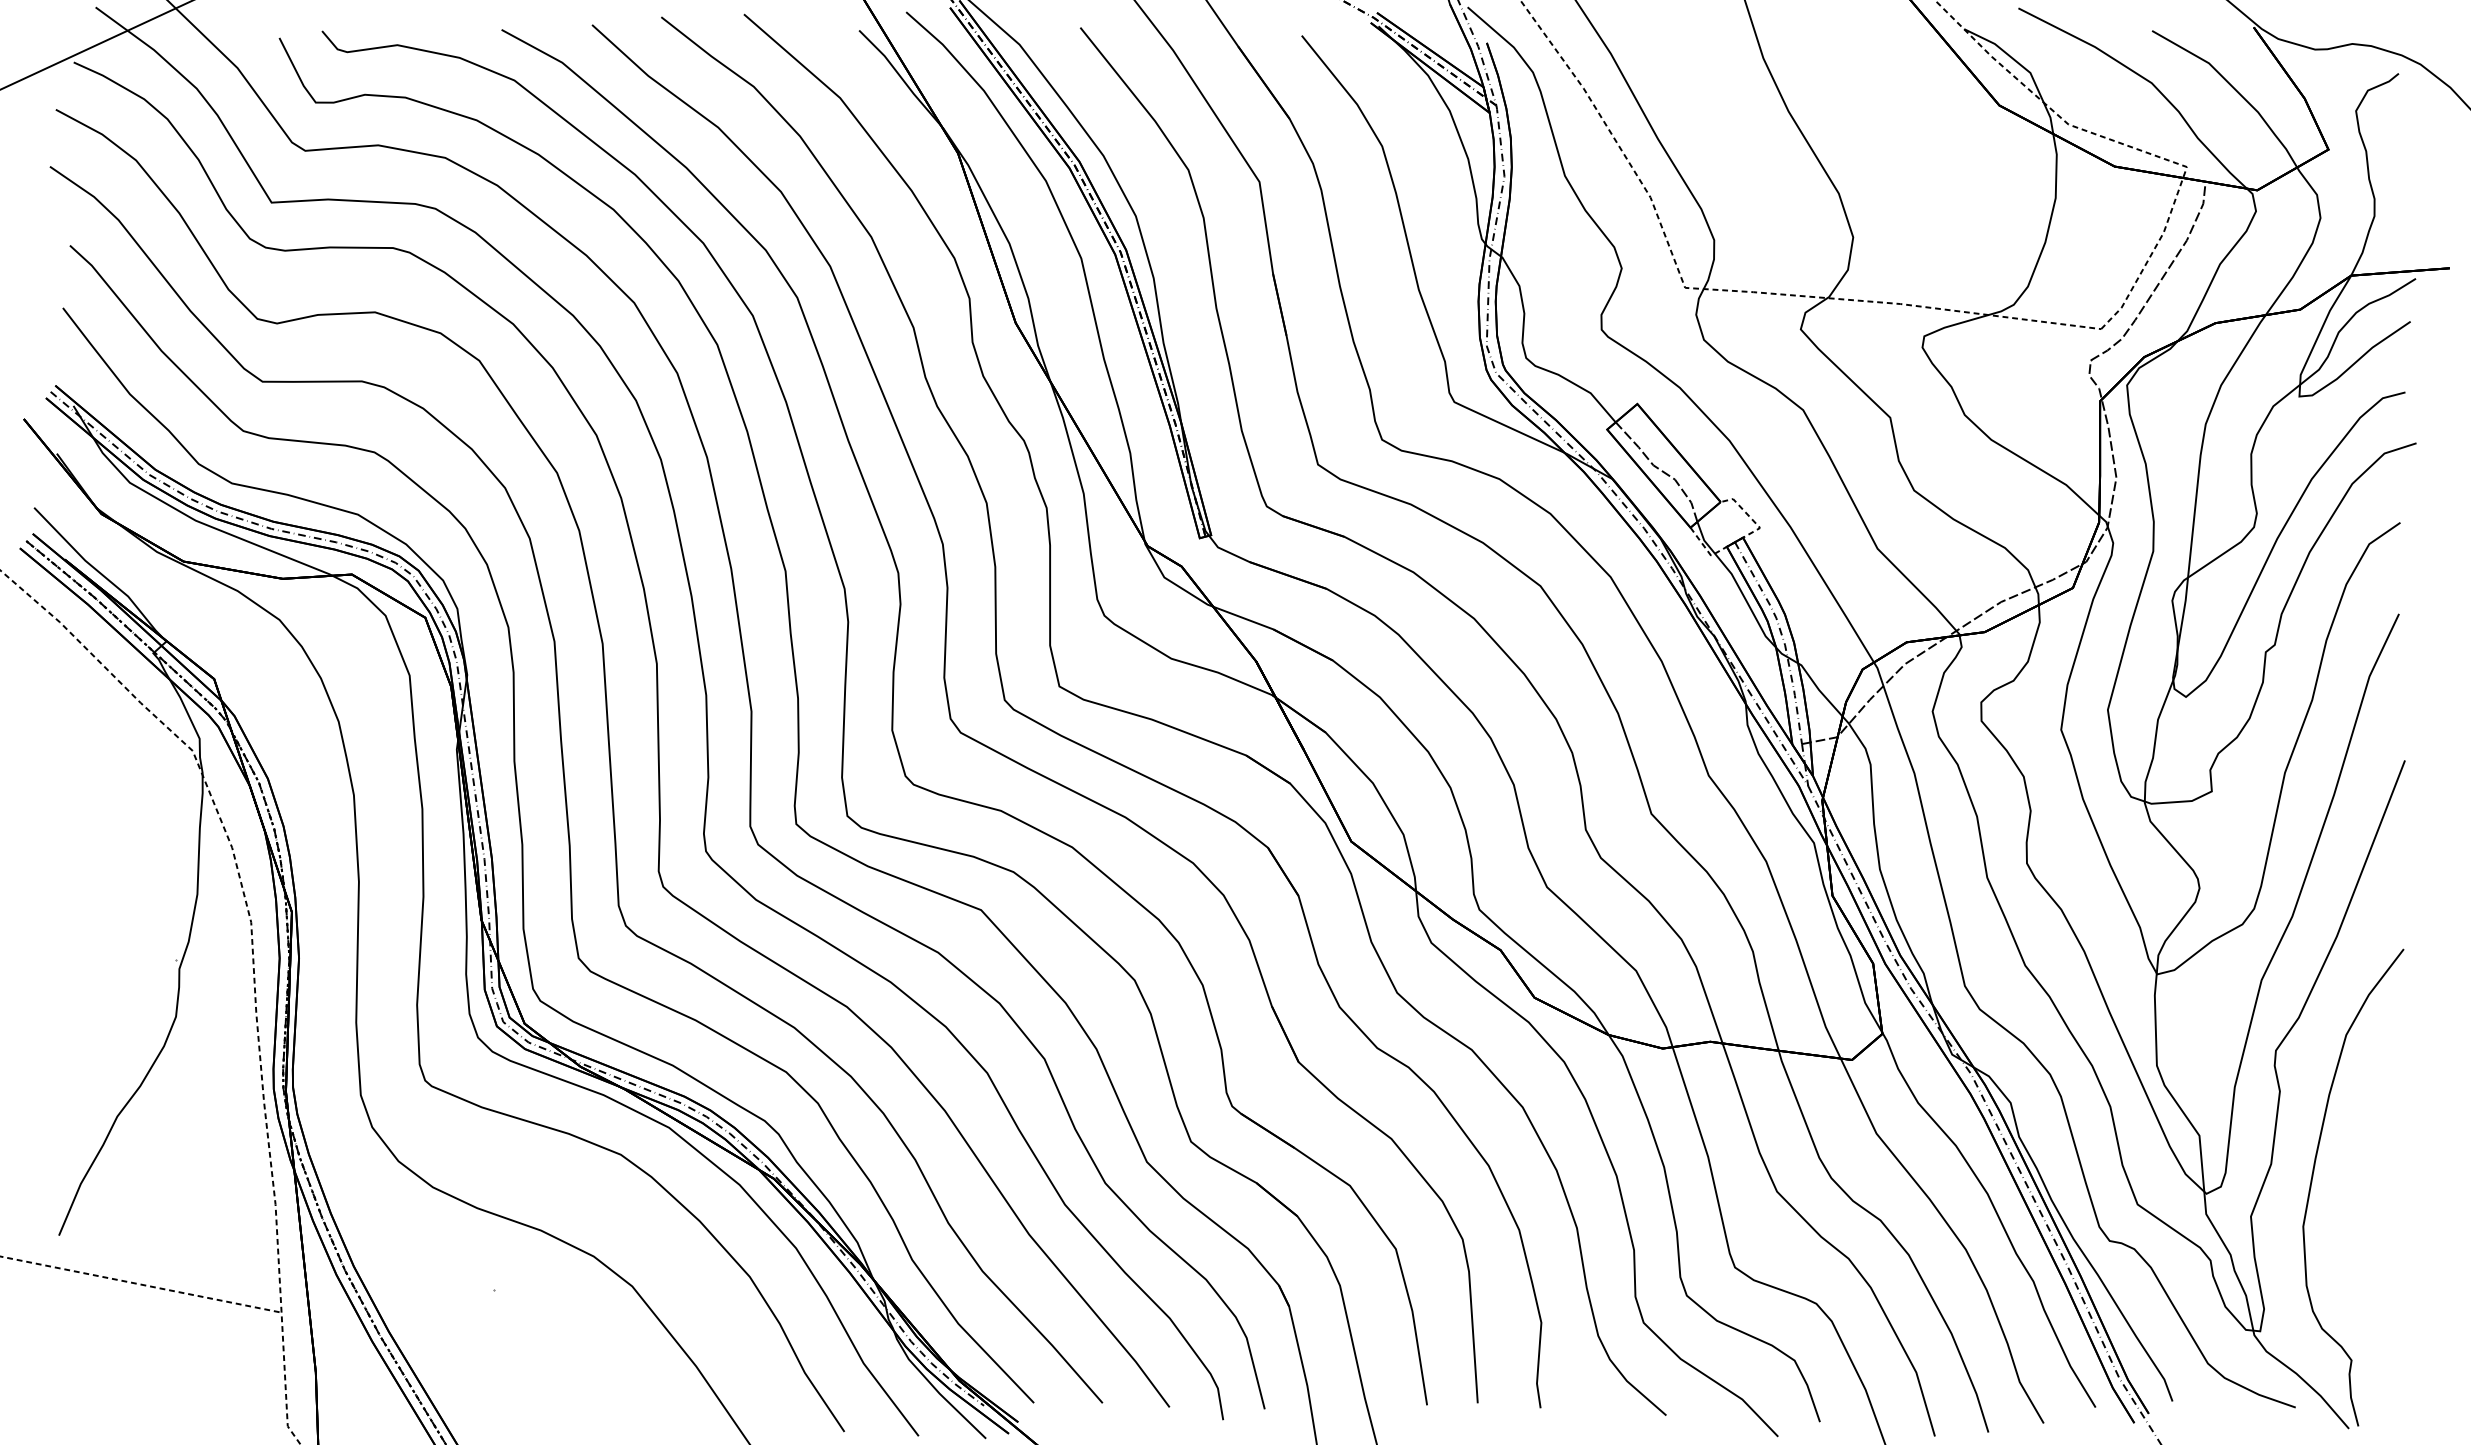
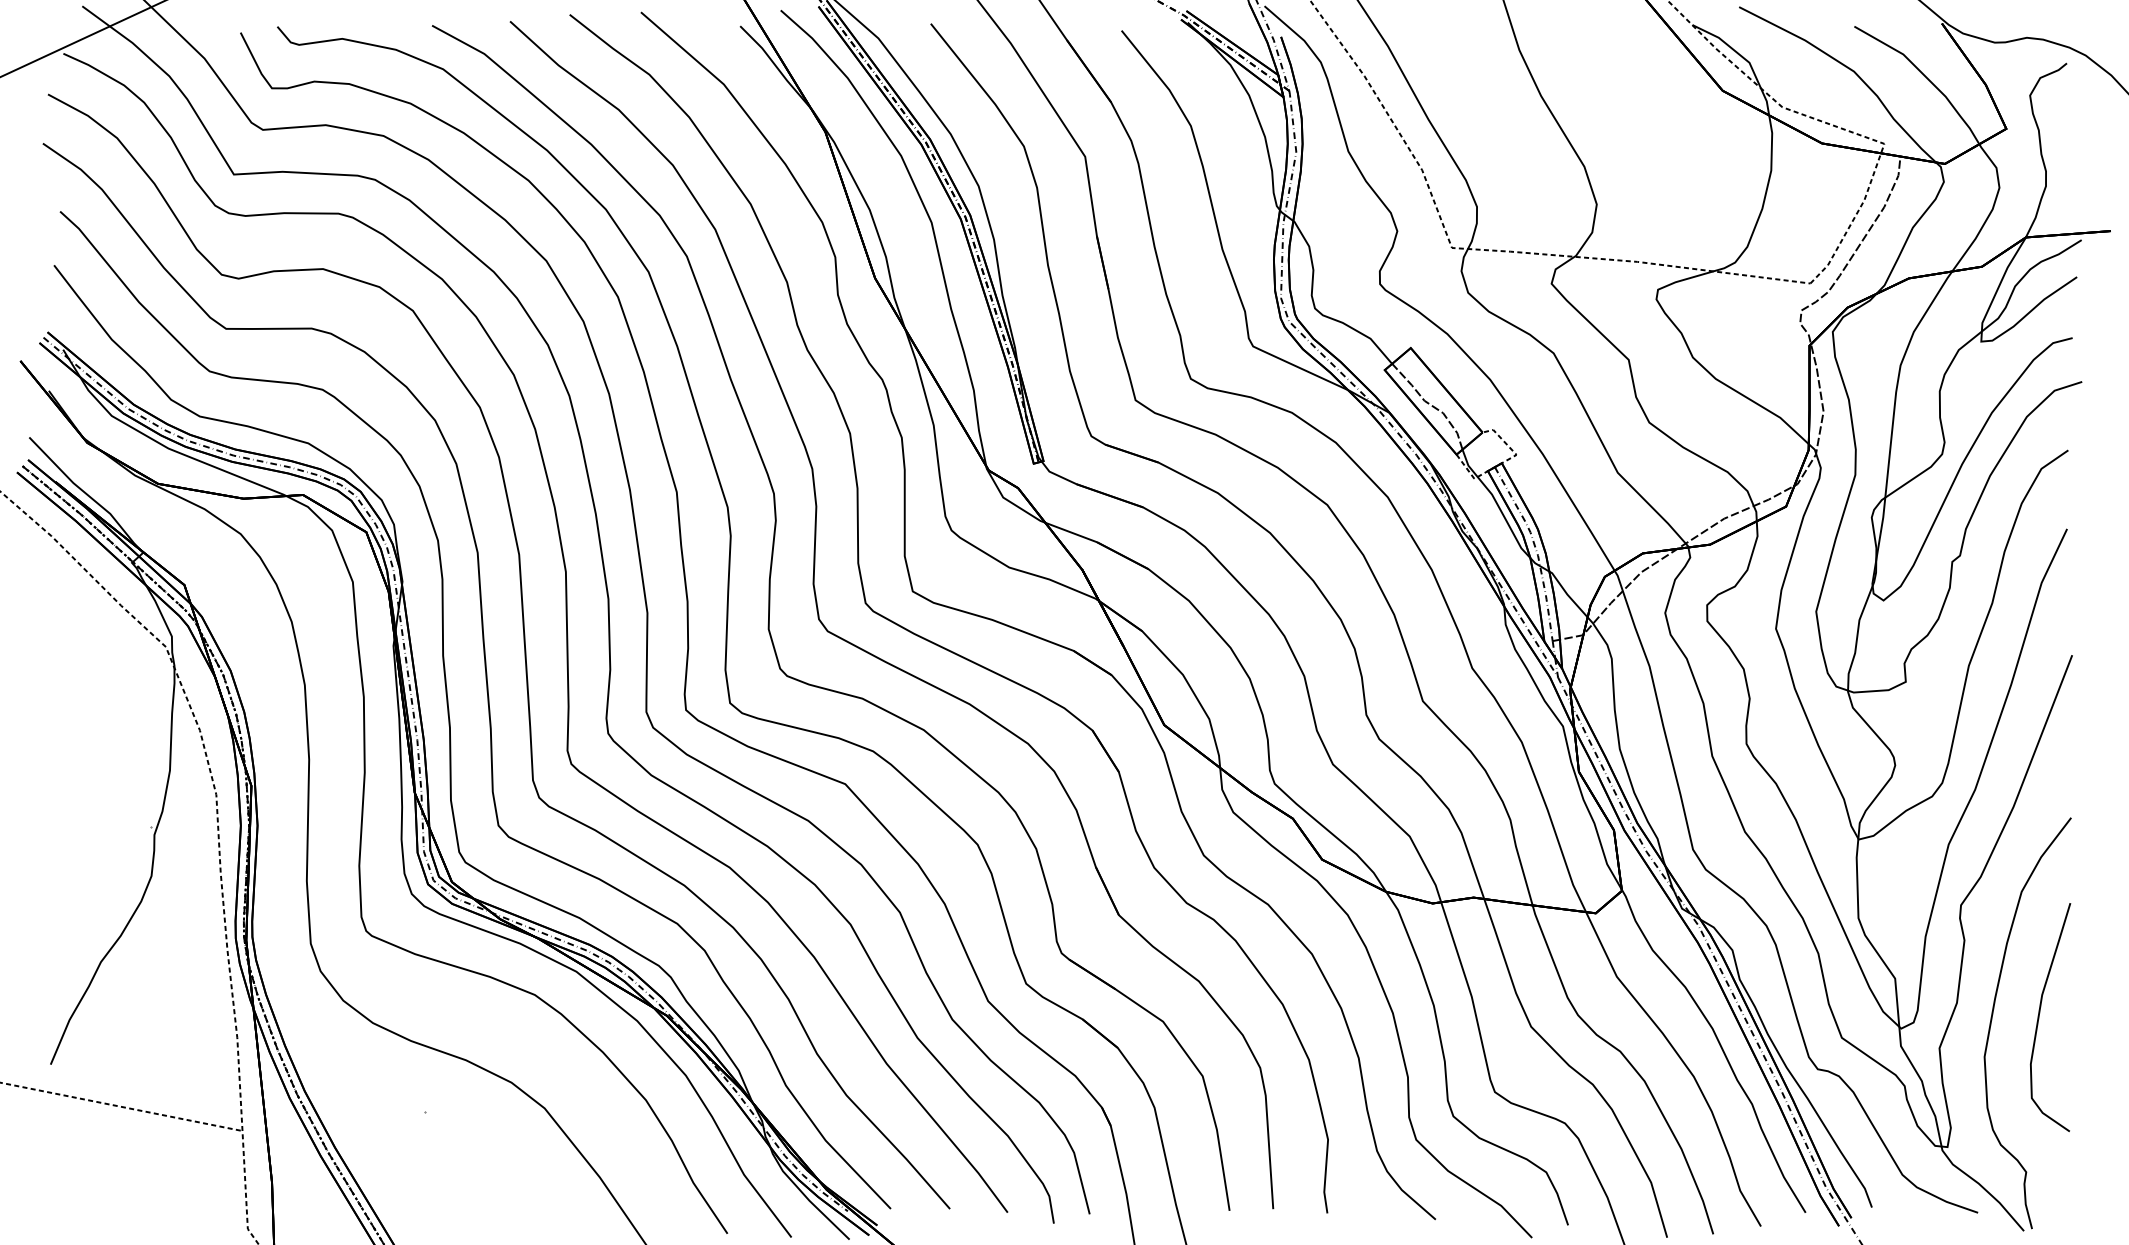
curve: (2367, 1178) -> (2039, 1015), added

